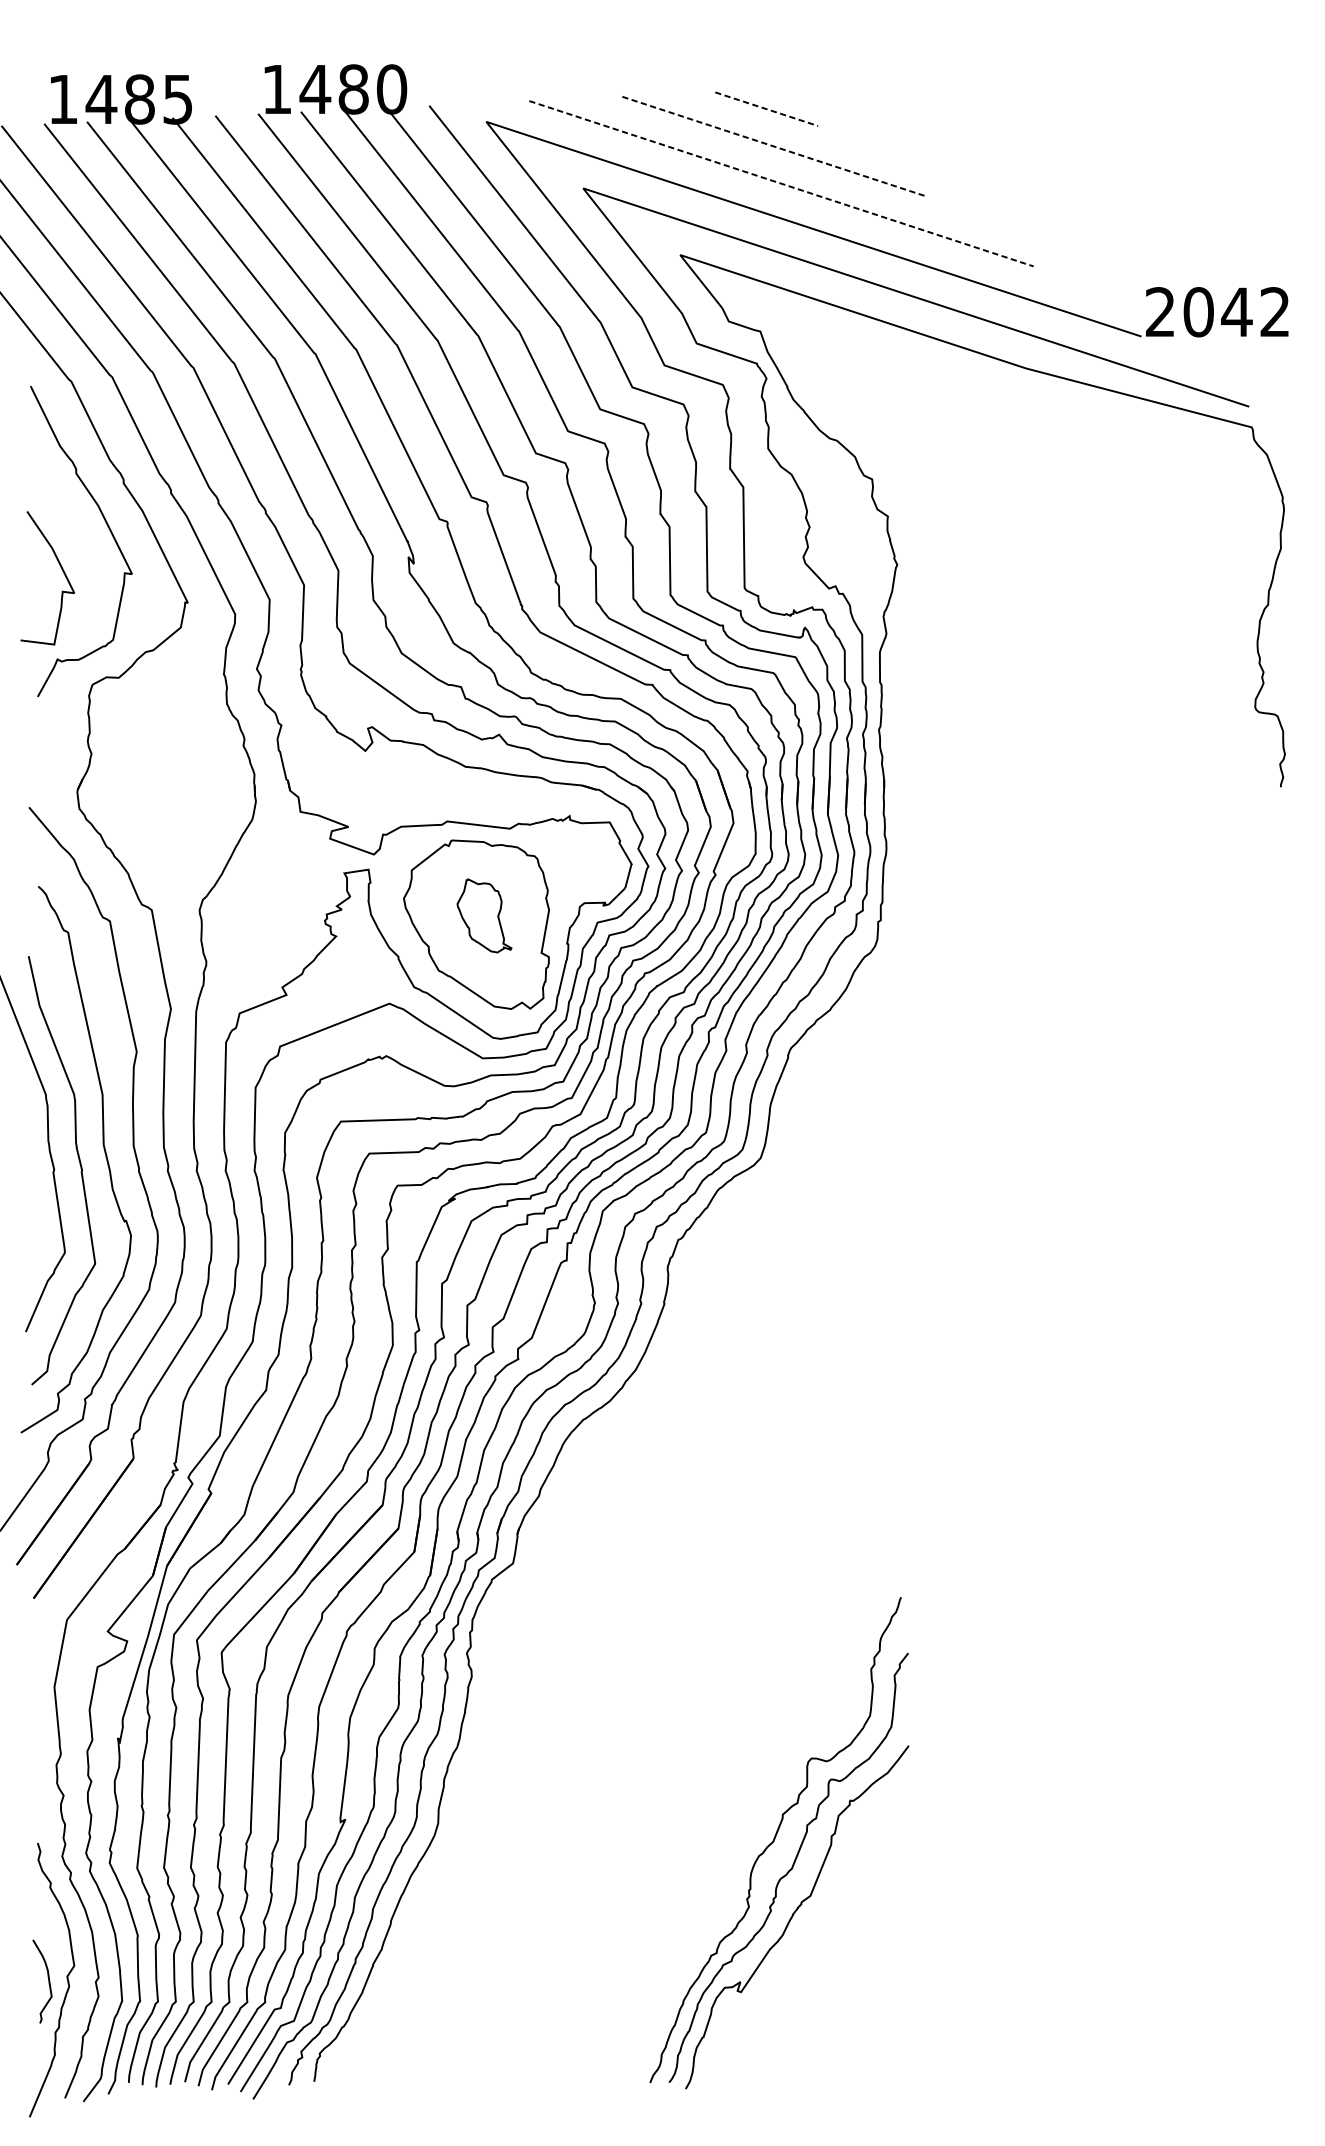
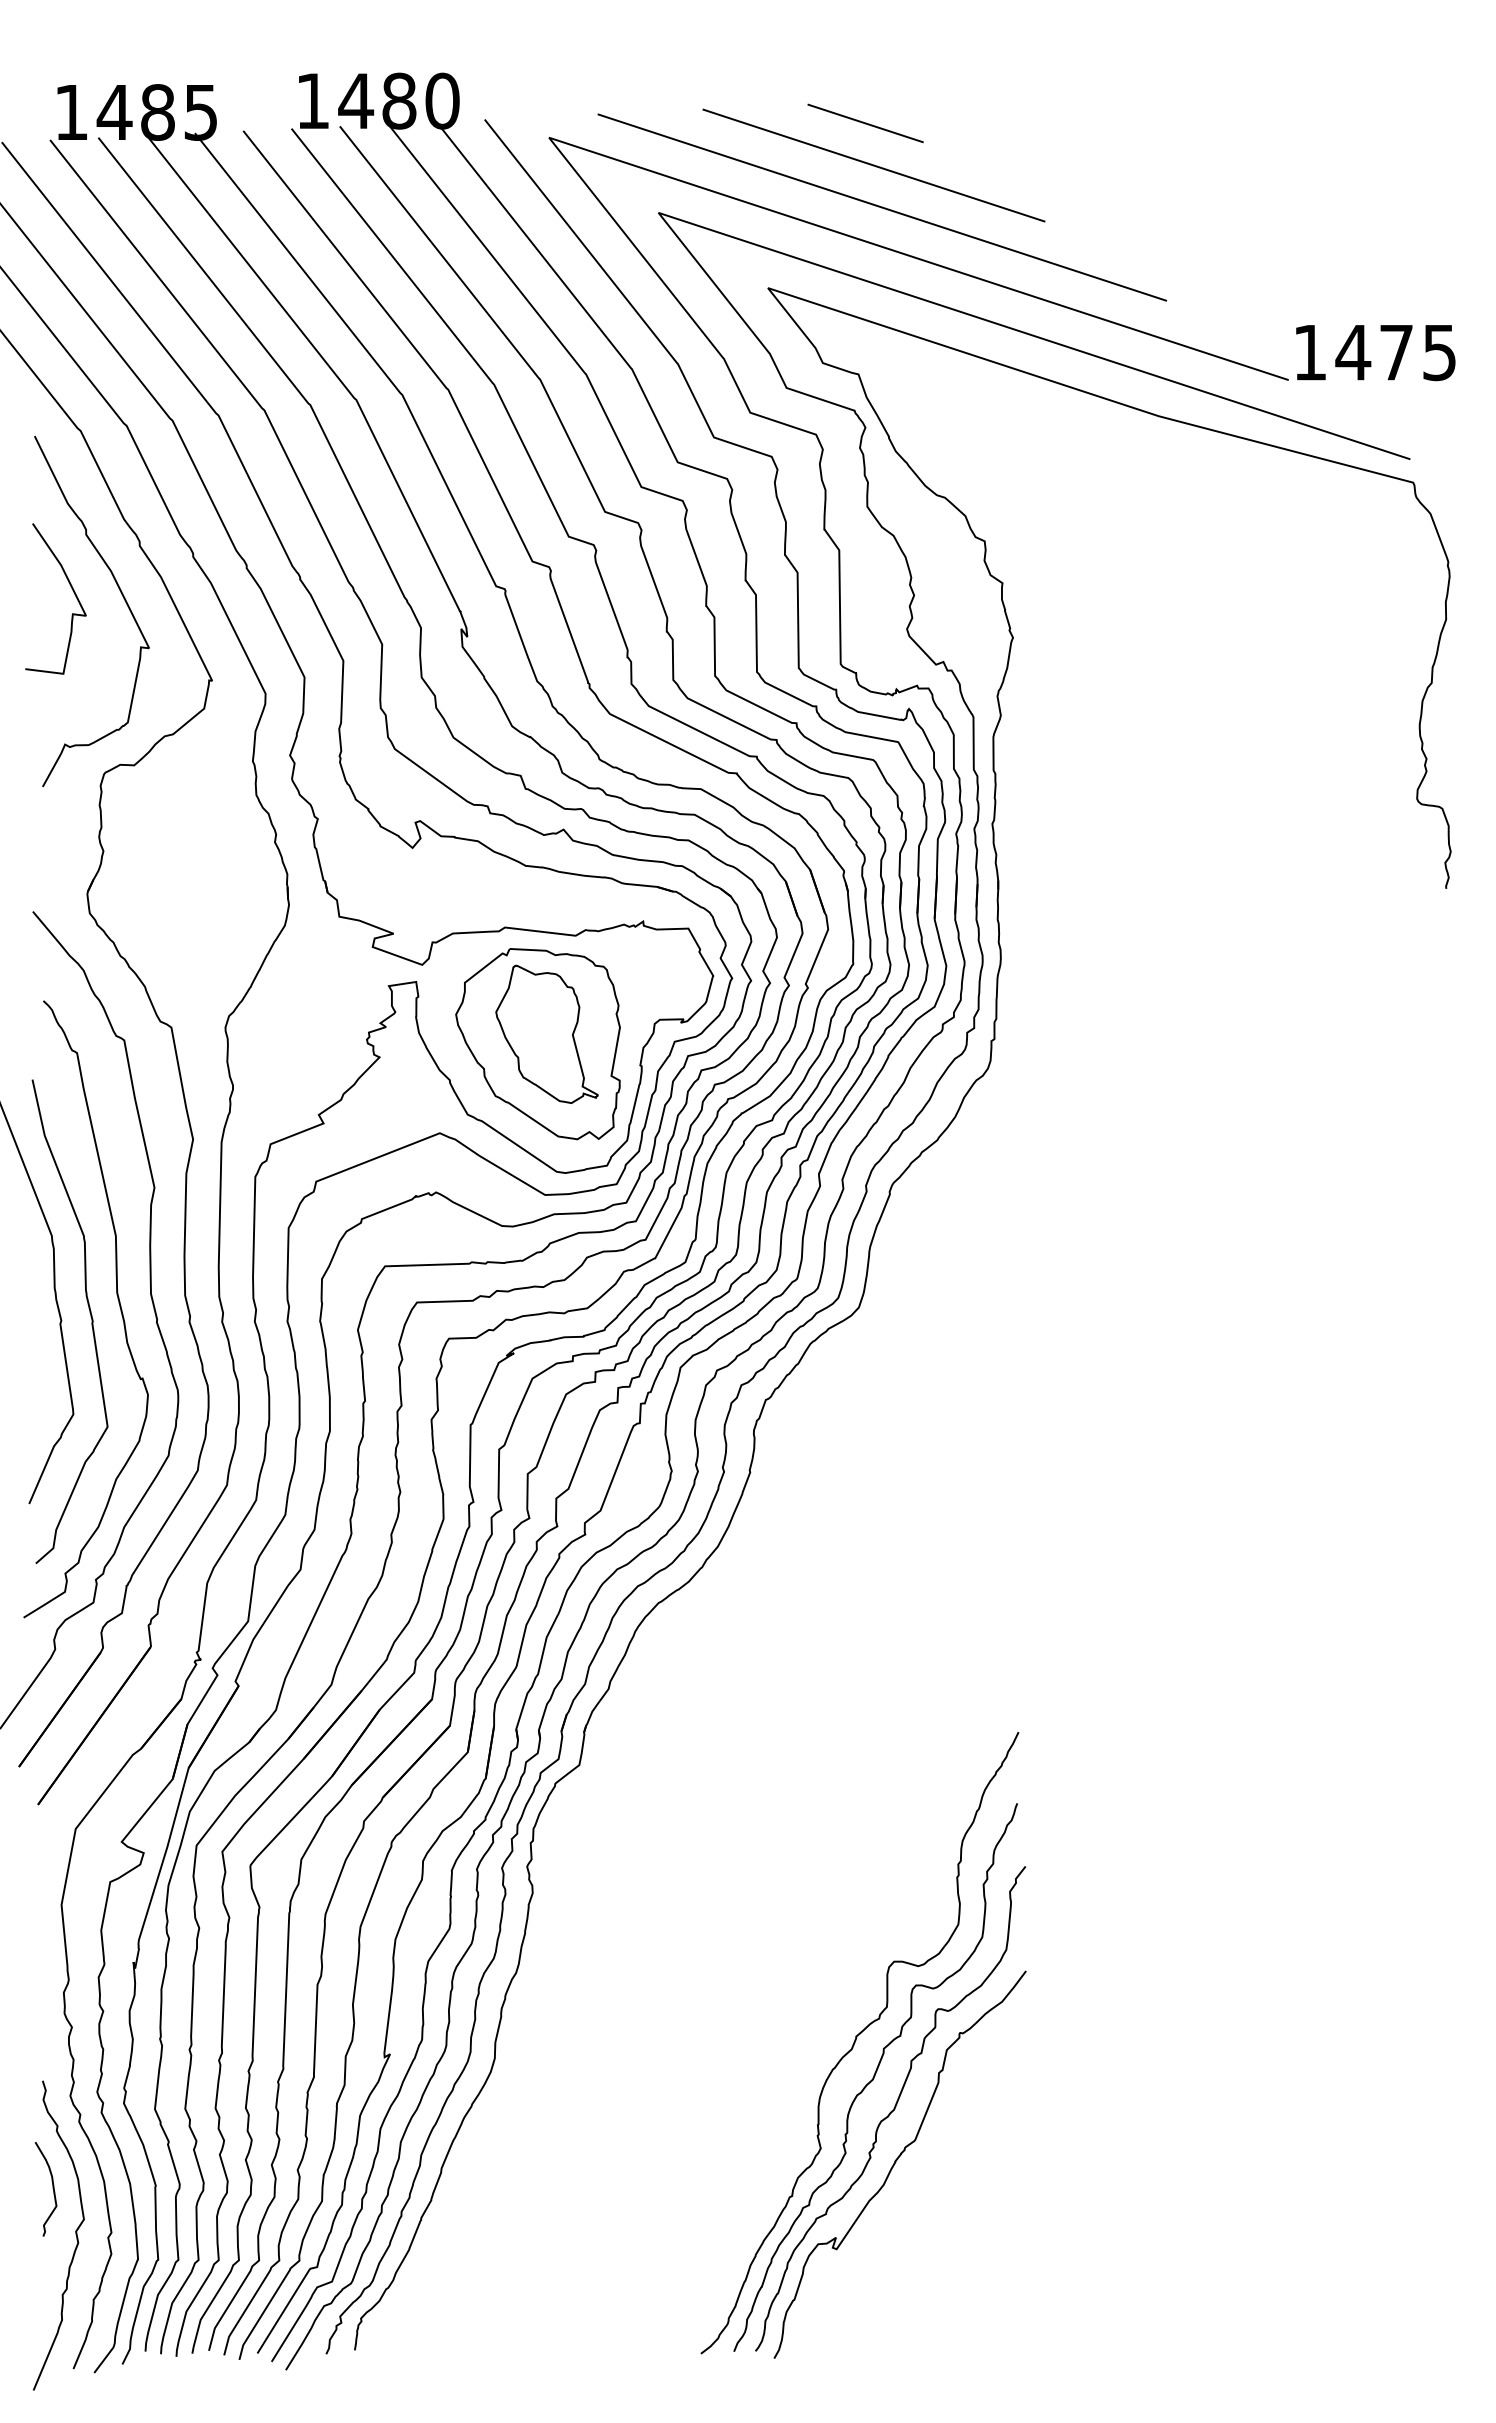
line: (767, 109) -> (866, 123), dashed -> solid
line: (774, 146) -> (874, 165), dashed -> solid
line: (781, 183) -> (882, 207), dashed -> solid
text: (1217, 312) -> (1374, 352), 2042 -> 1475
curve: (62, 570) -> (72, 590), moved
part: (484, 915) -> (546, 1033), size x1.67
curve: (757, 1809) -> (855, 2043), added
curve: (48, 1980) -> (52, 2188), moved

